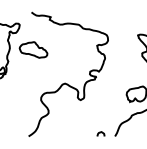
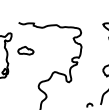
part: (33, 49) -> (25, 50), size x0.7

